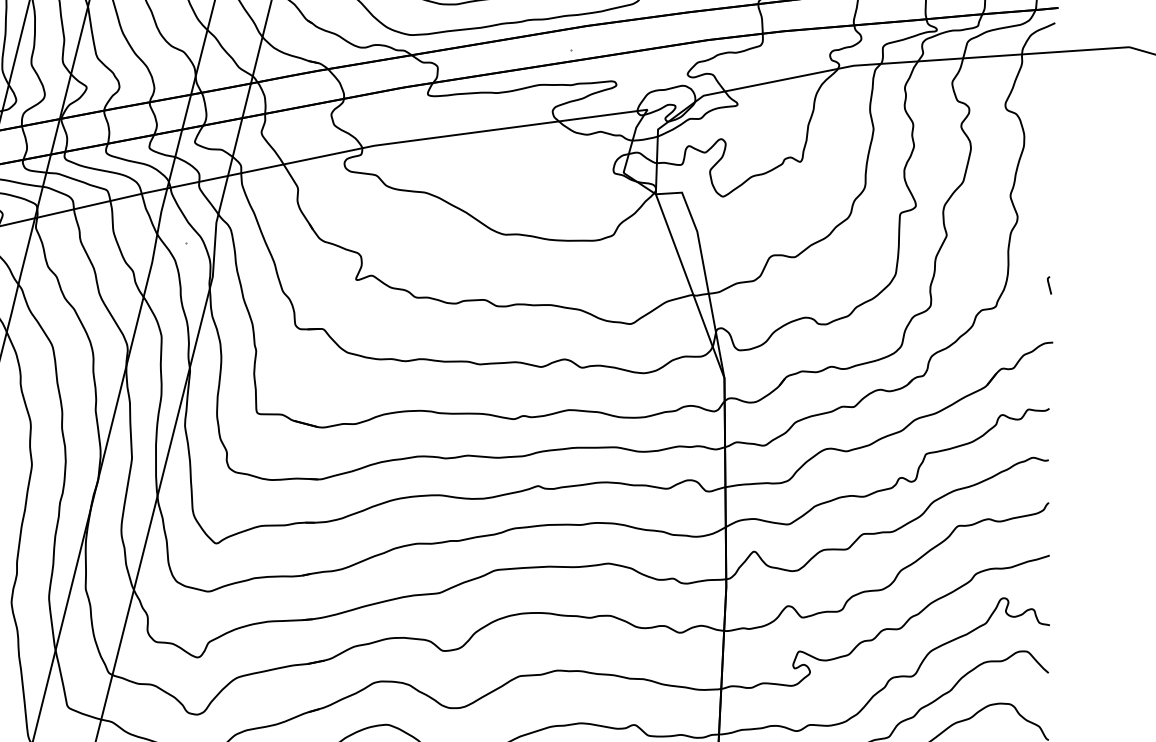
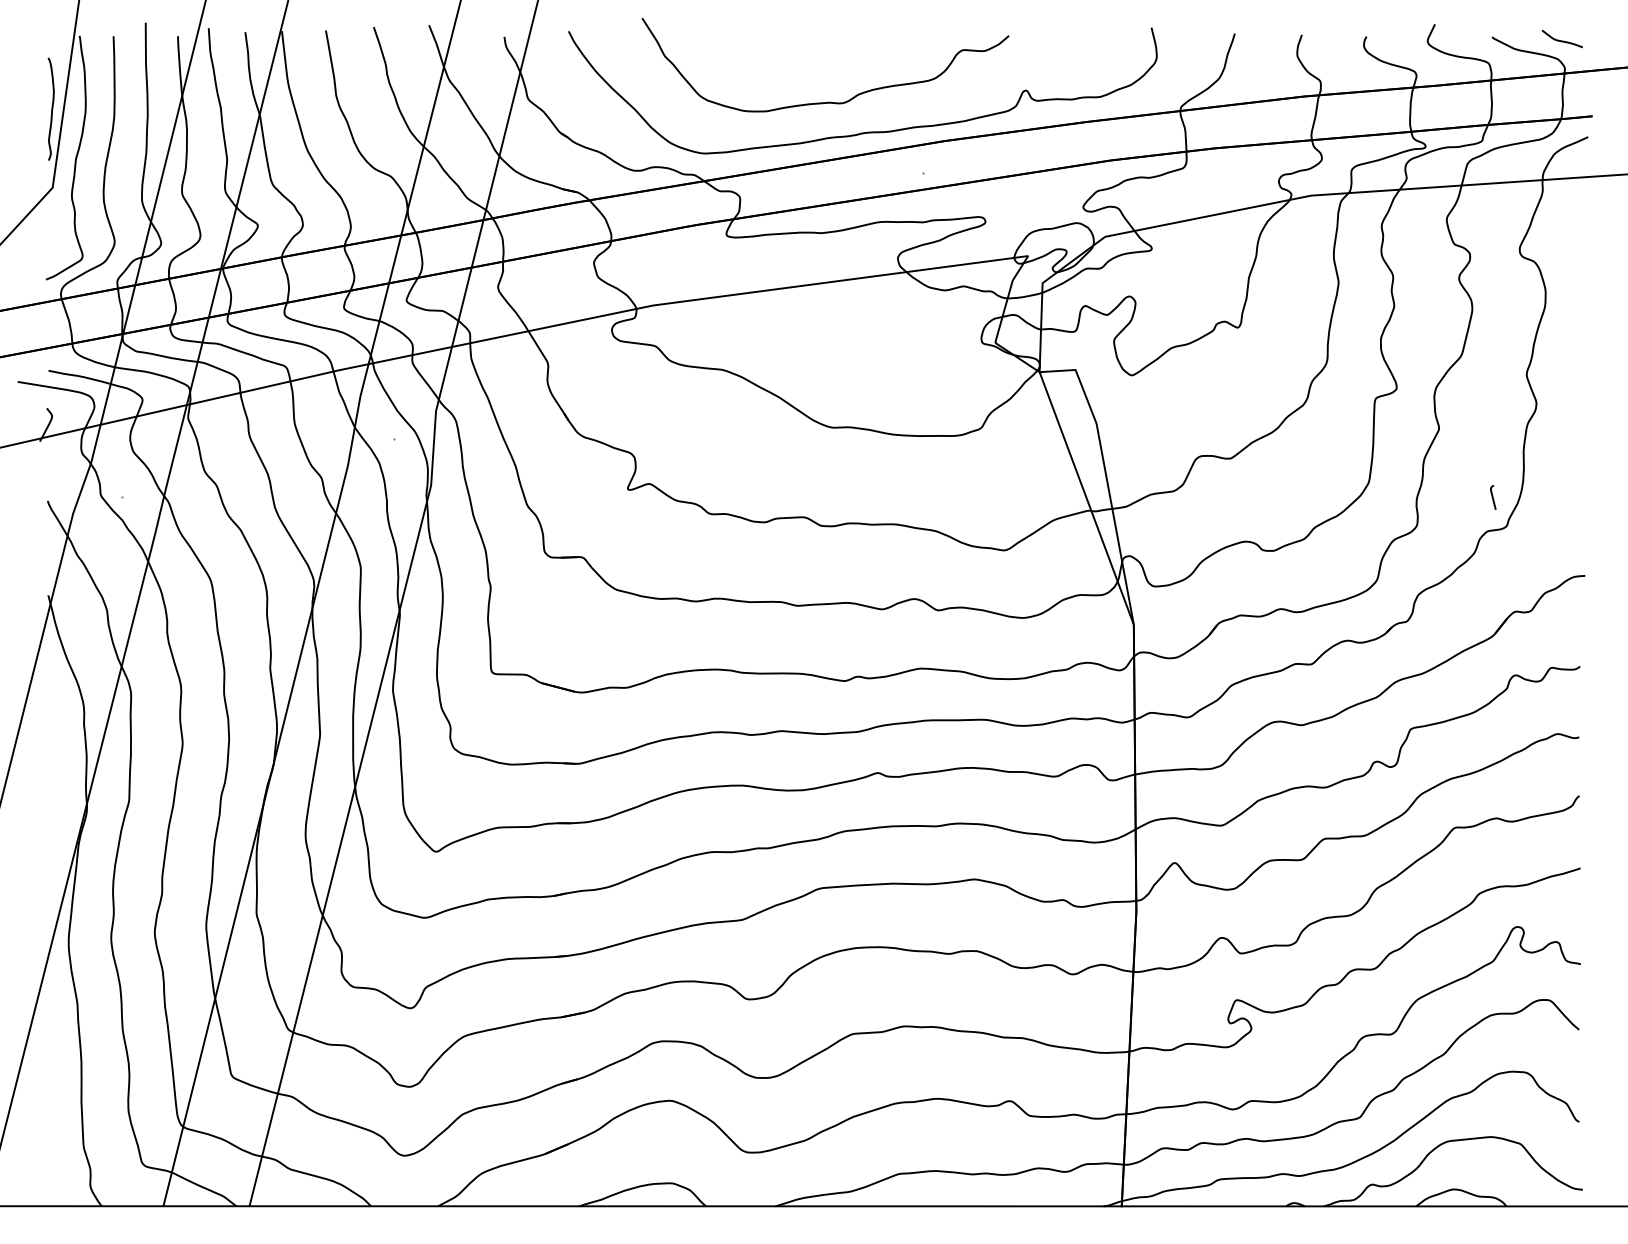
curve: (1049, 285) -> (1493, 497), moved

